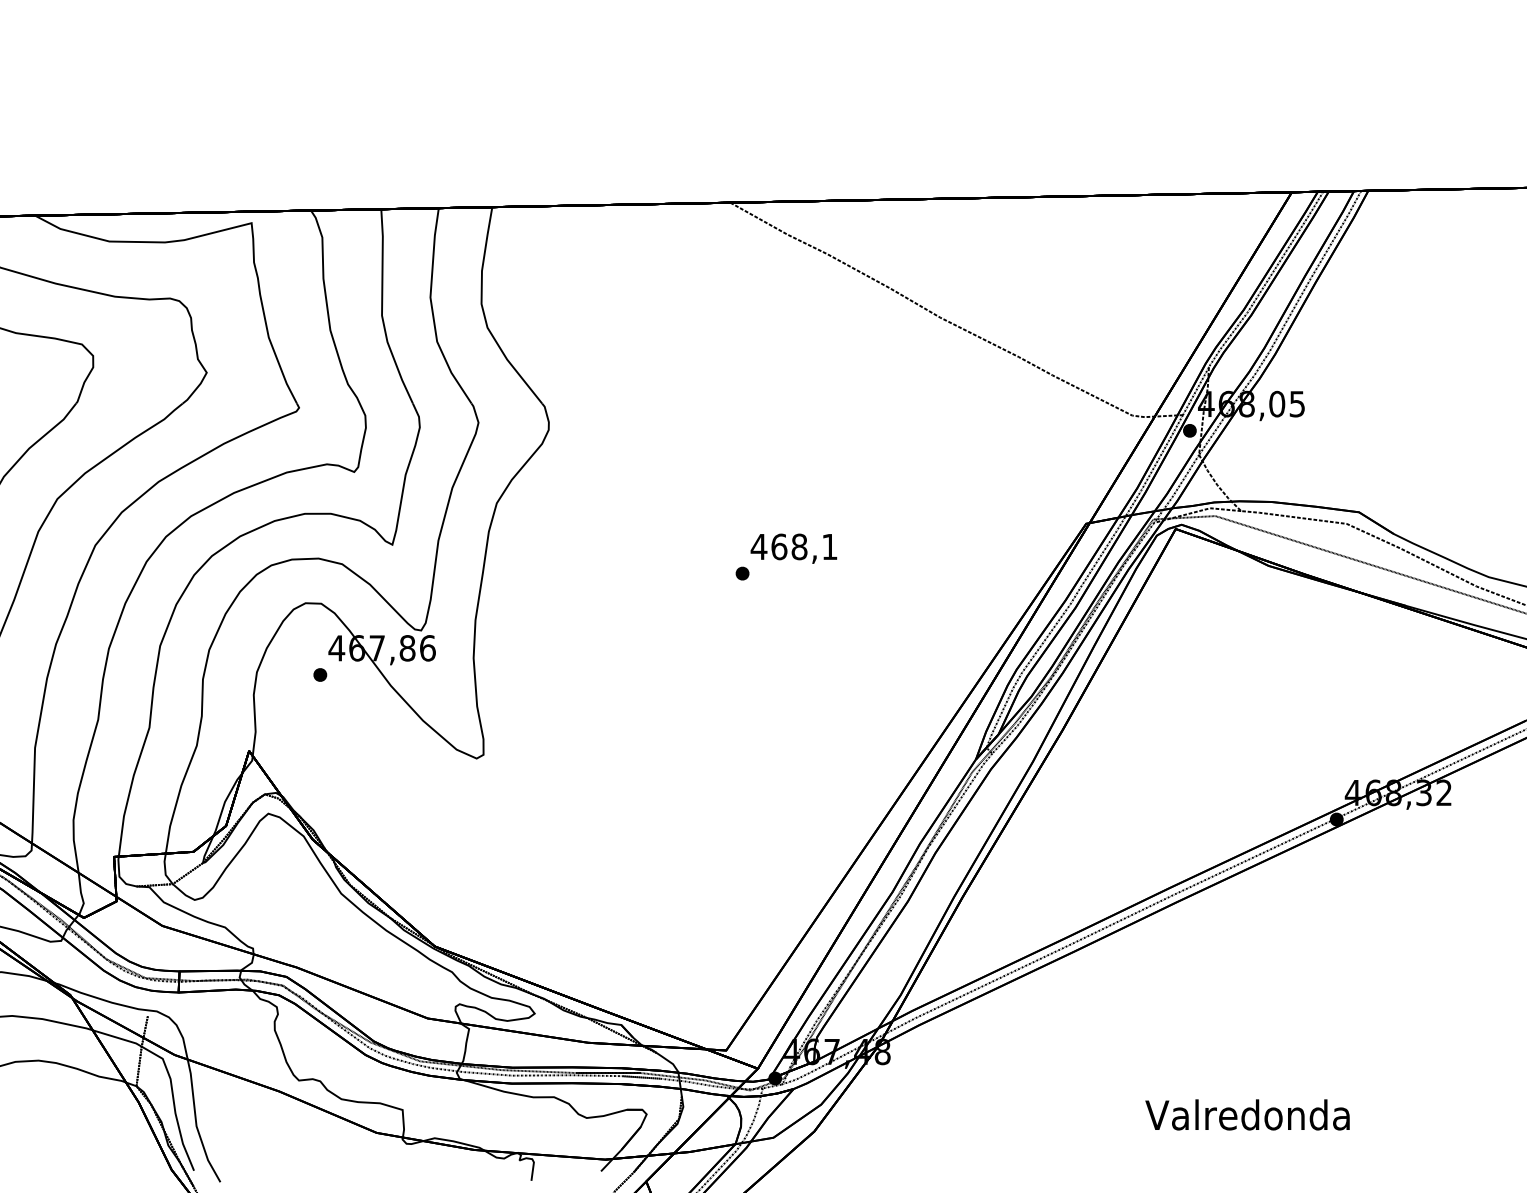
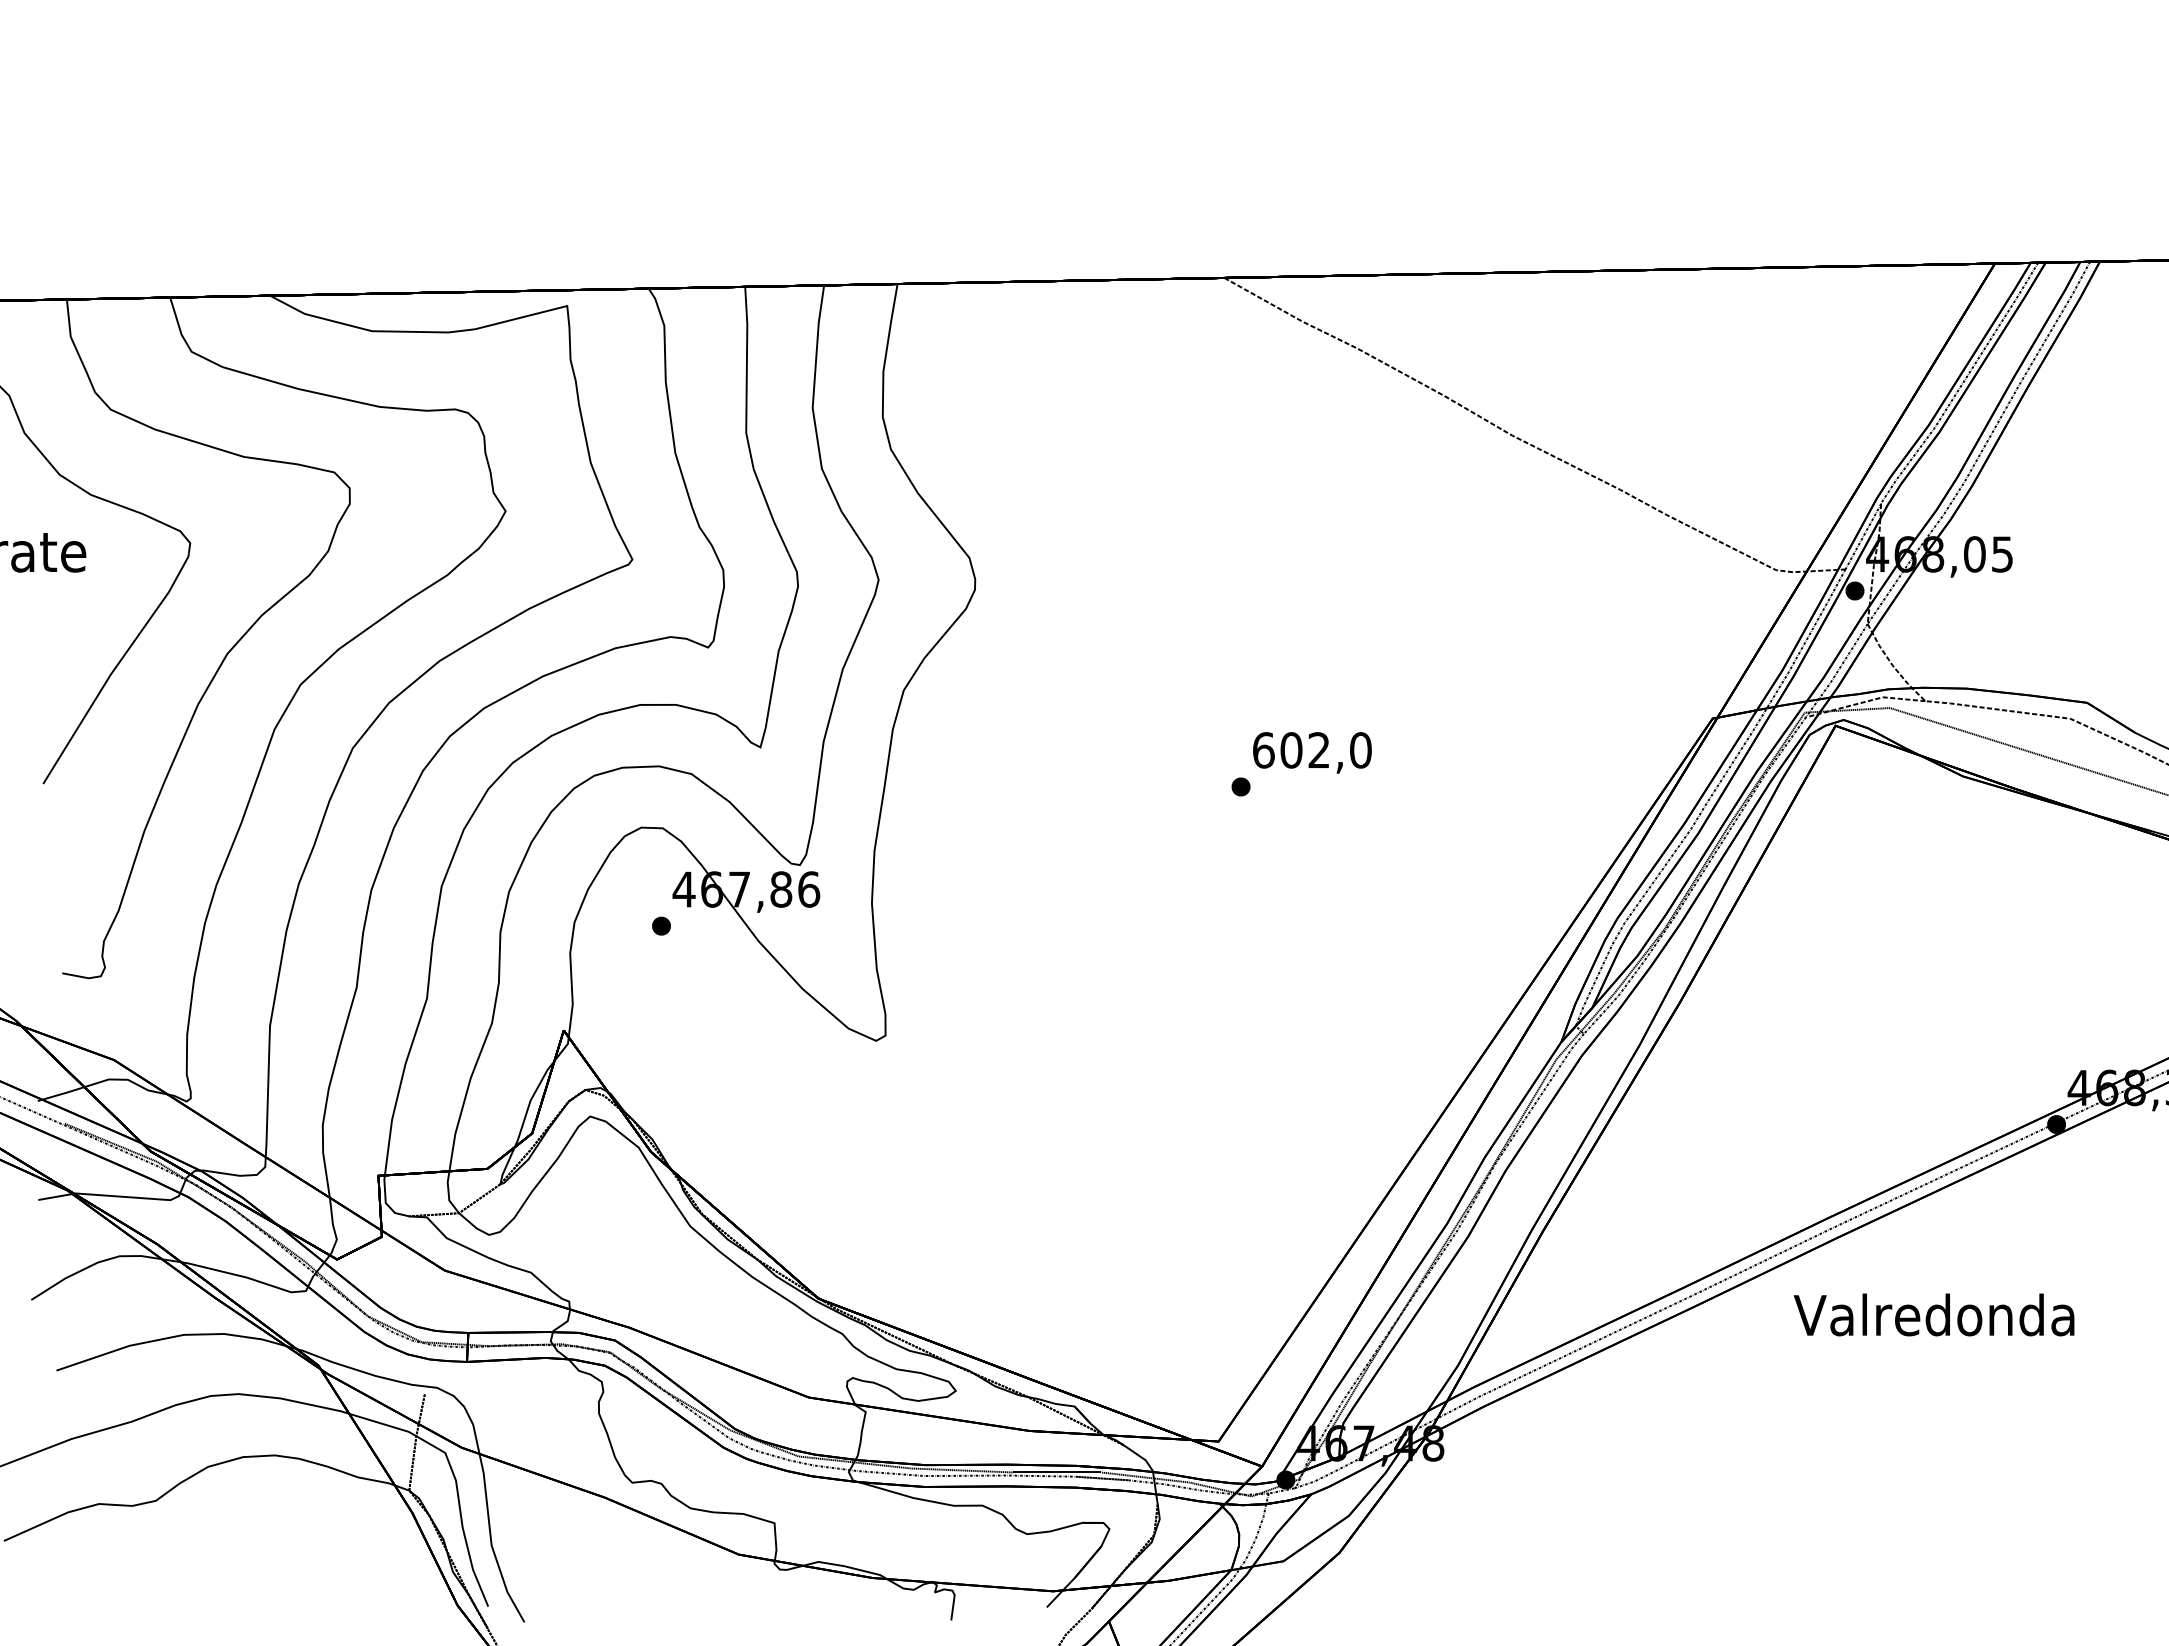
text: (793, 547) -> (1311, 750), 468,1 -> 602,0
text: (1247, 1114) -> (1933, 1314), moved

